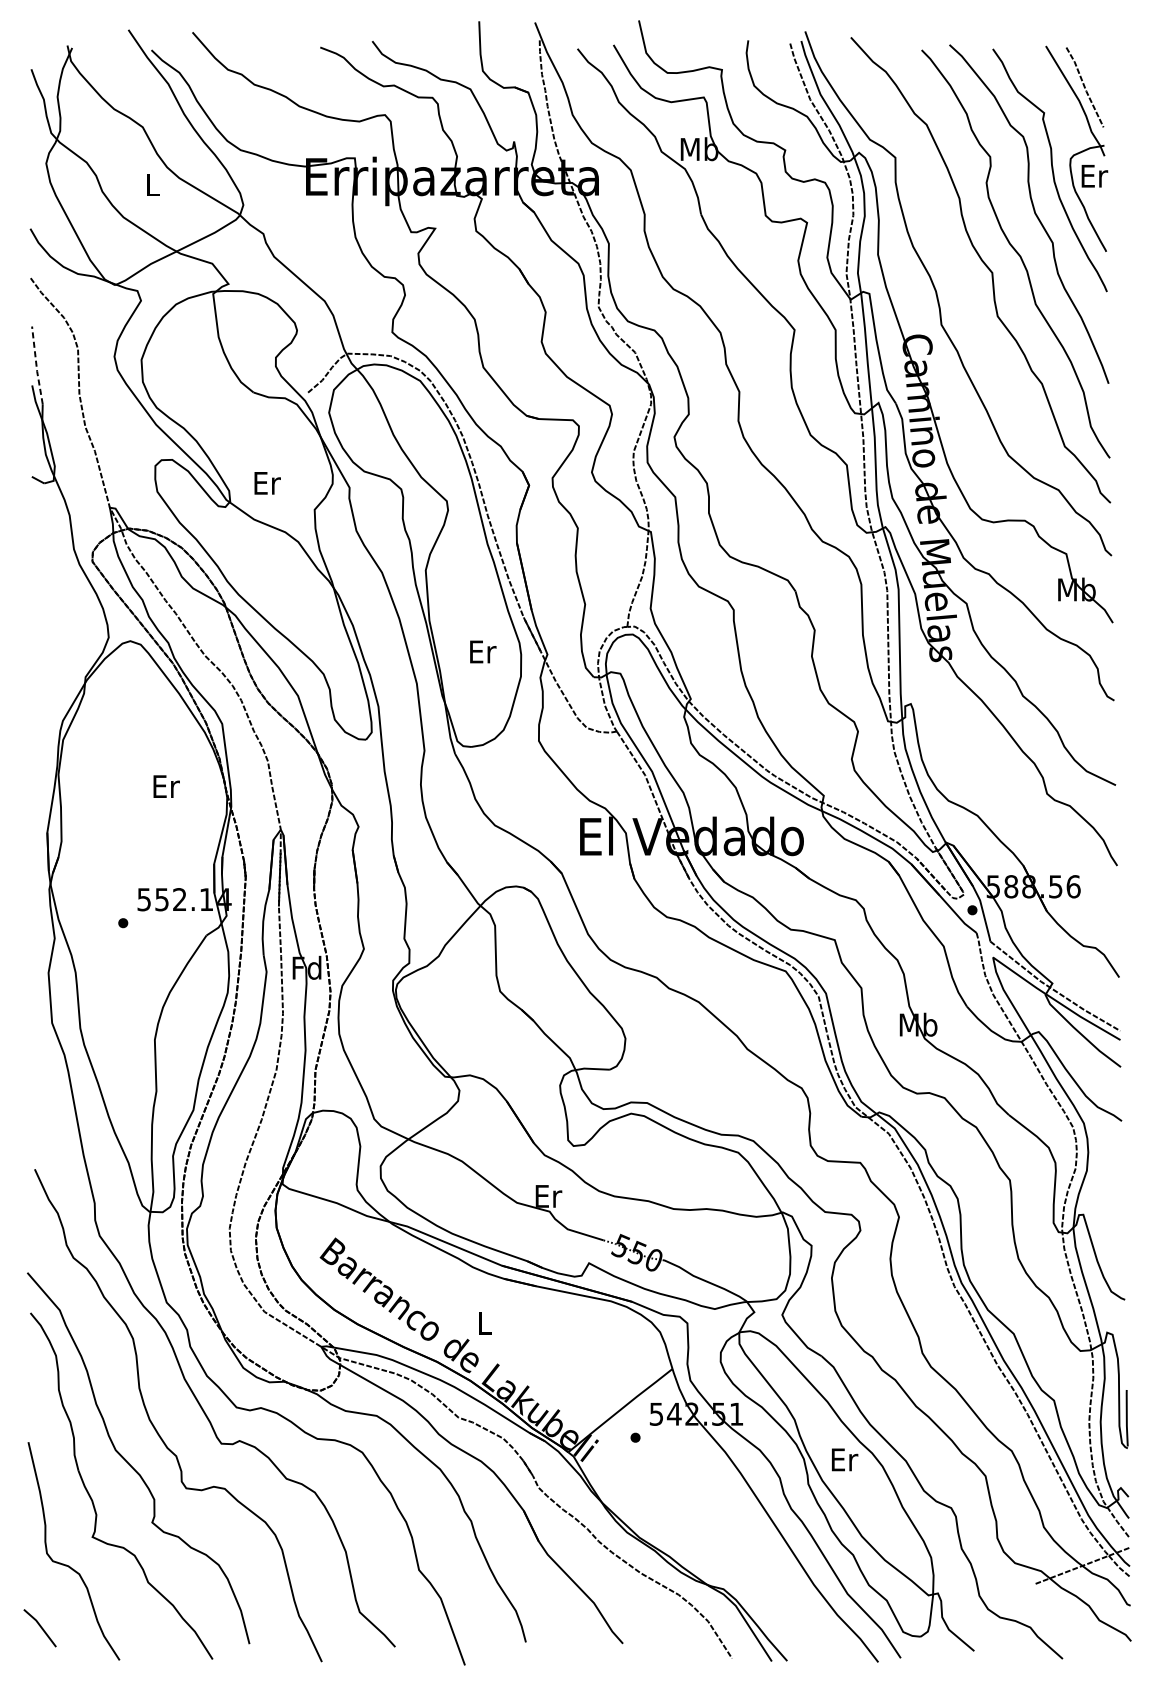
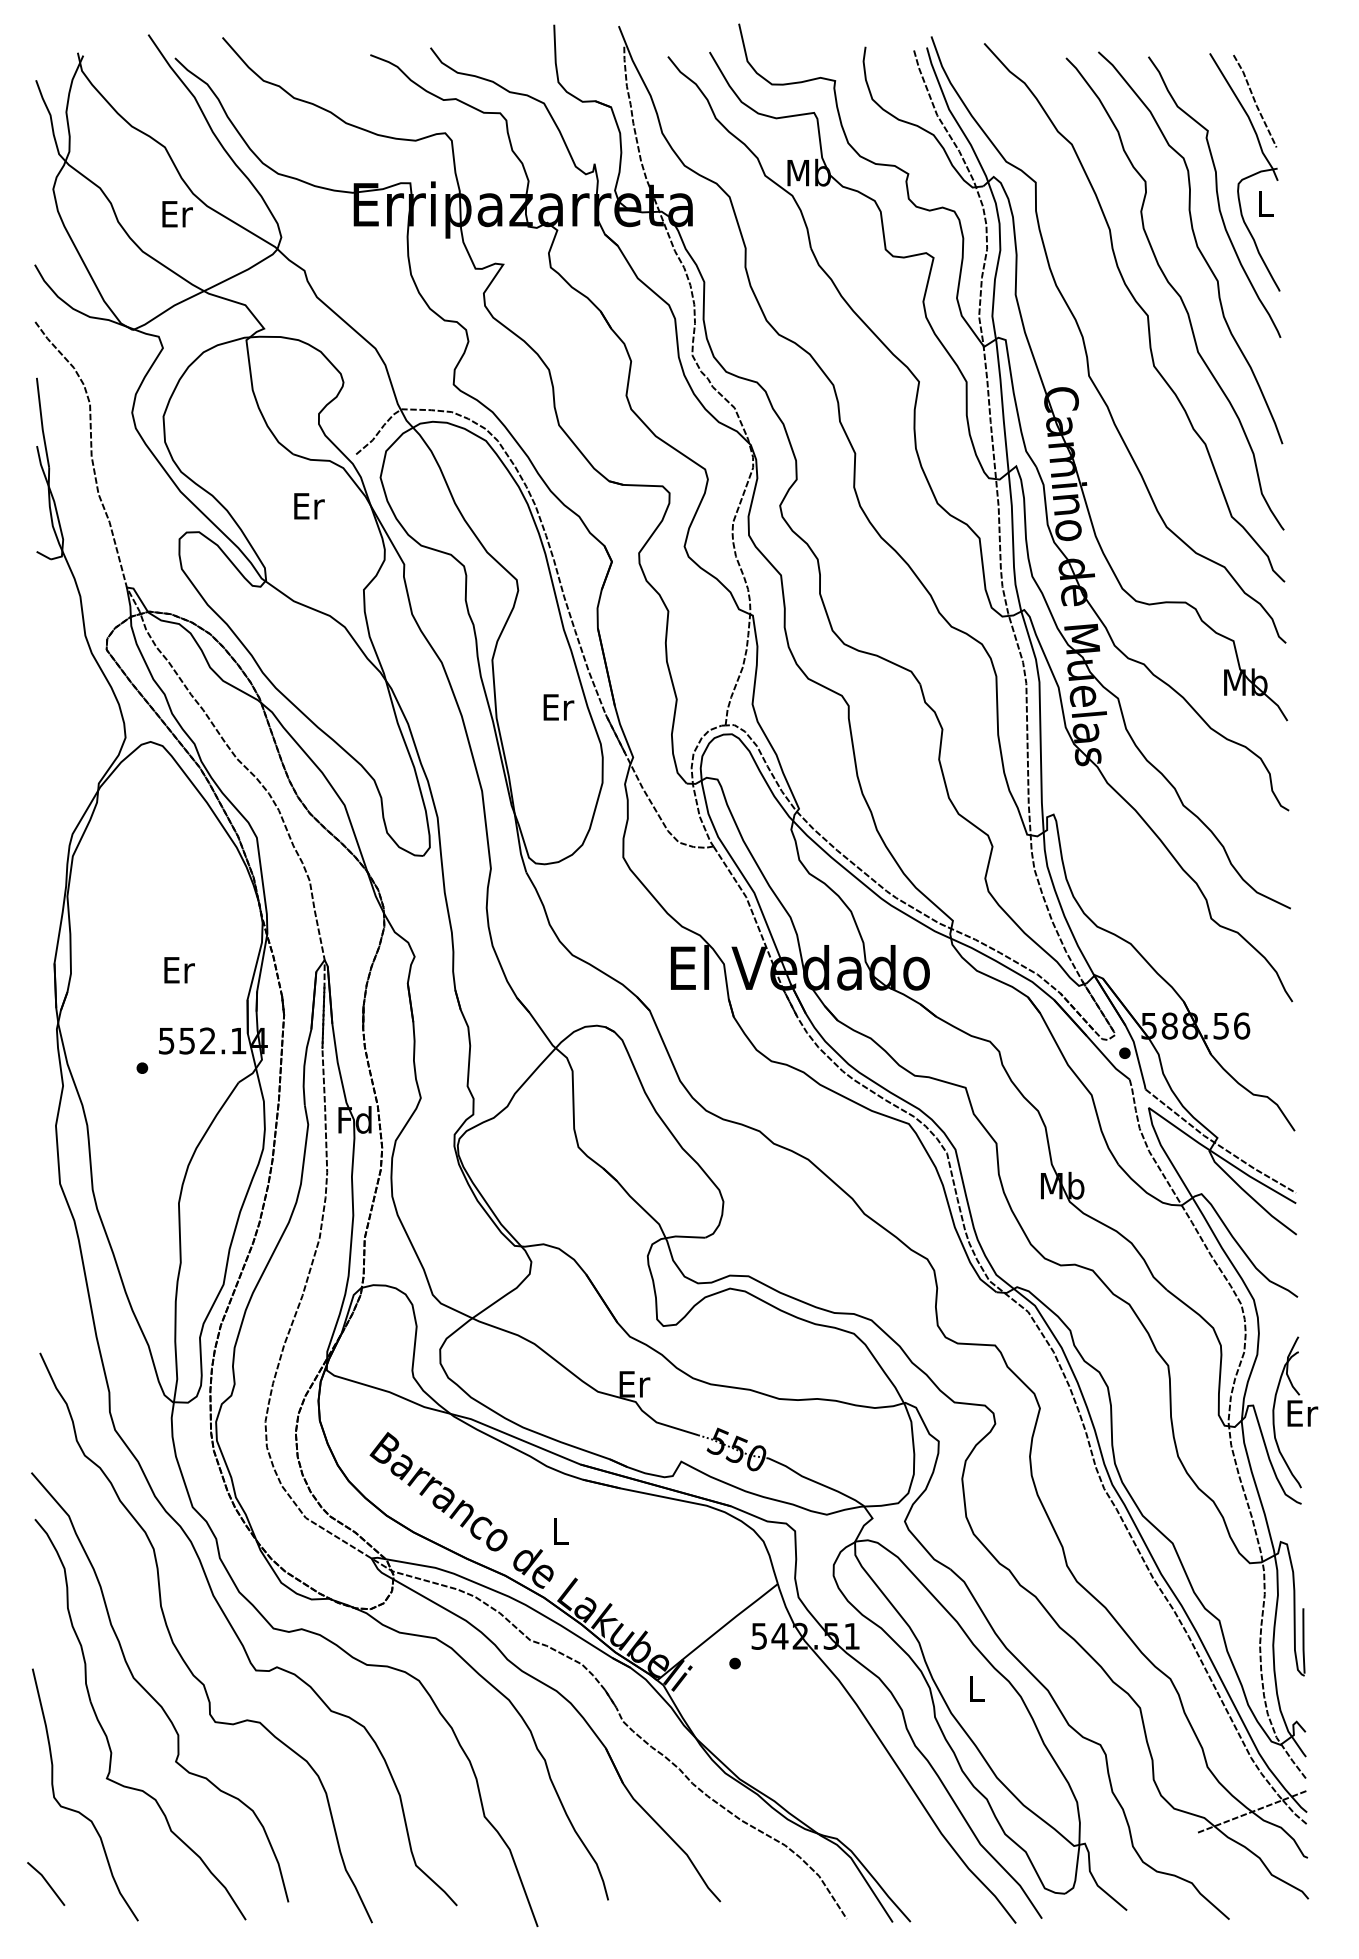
text: (1094, 175) -> (1266, 203), Er -> L
text: (153, 185) -> (177, 214), L -> Er
line: (36, 365) -> (42, 423), dashed -> solid
text: (267, 483) -> (309, 506), moved
text: (482, 652) -> (558, 707), moved
text: (166, 786) -> (179, 970), moved
part: (1119, 1220) -> (1295, 1412), added
text: (845, 1460) -> (977, 1689), Er -> L

